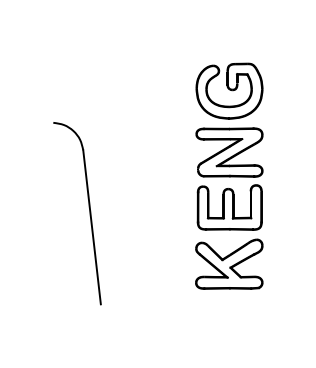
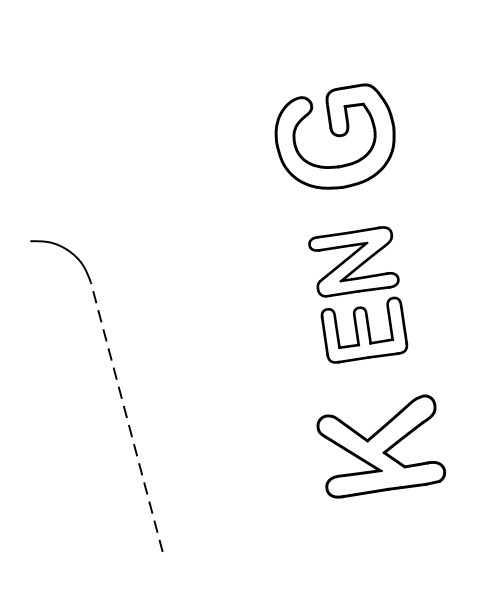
part: (229, 178) -> (358, 294), size x0.7
line: (92, 226) -> (127, 415), solid -> dashed

